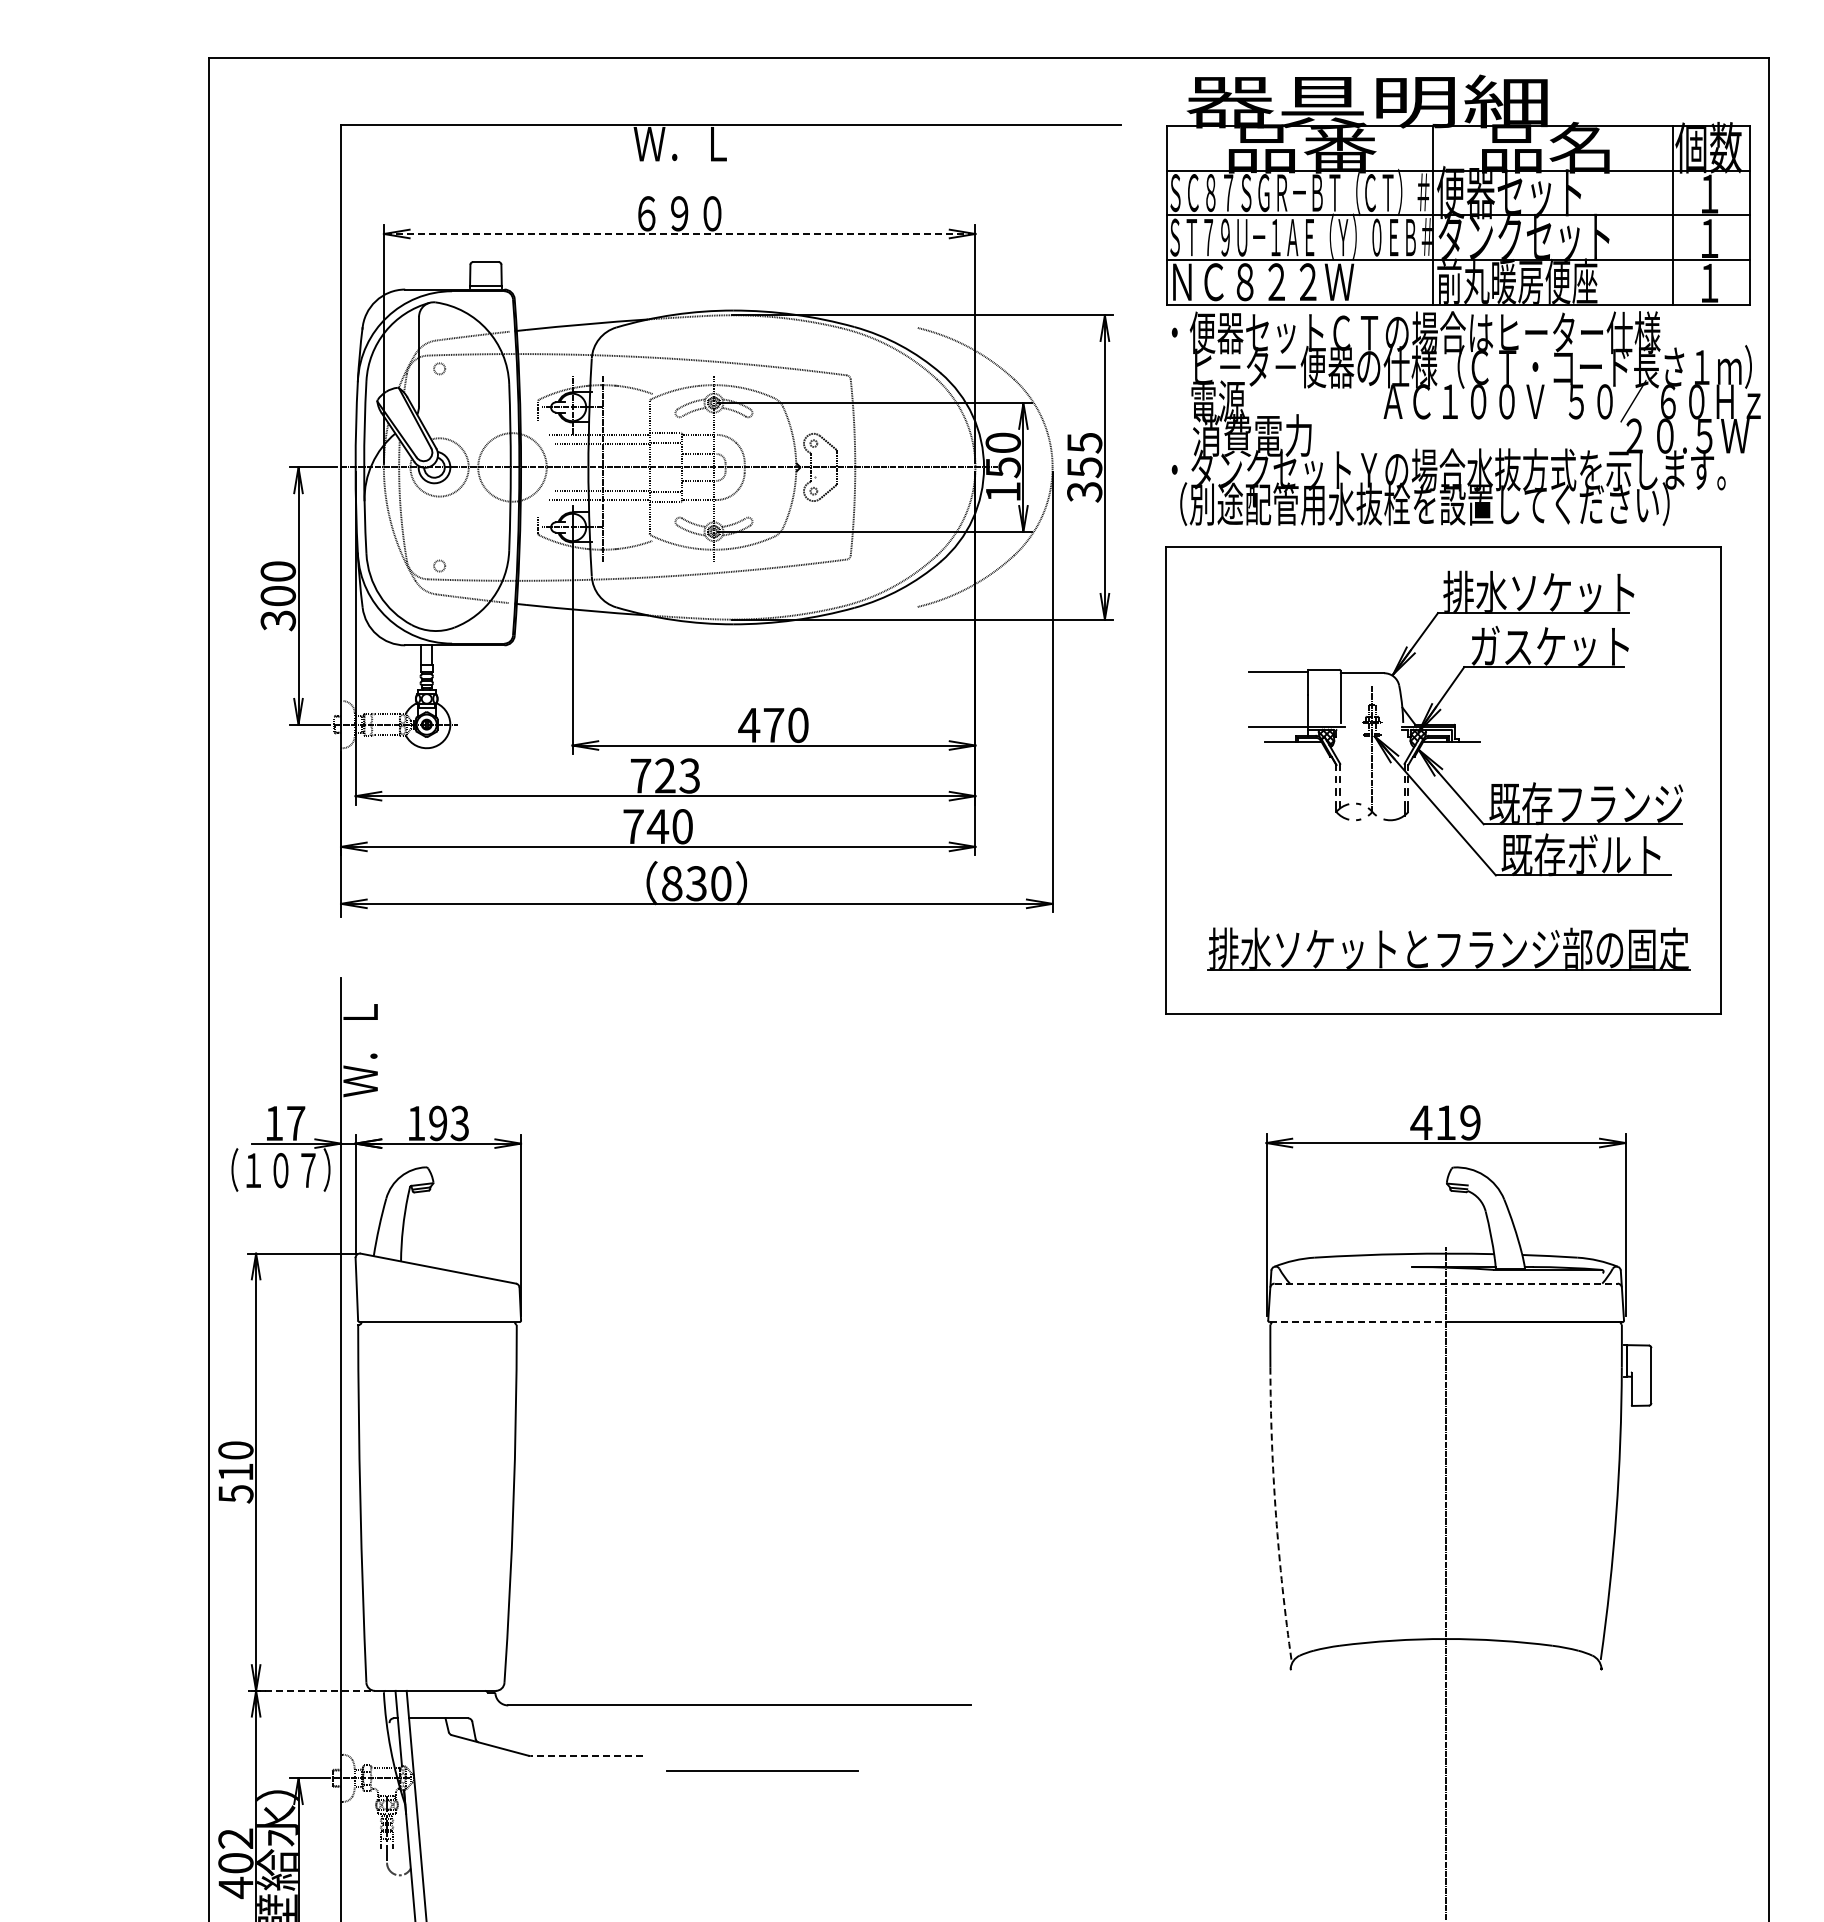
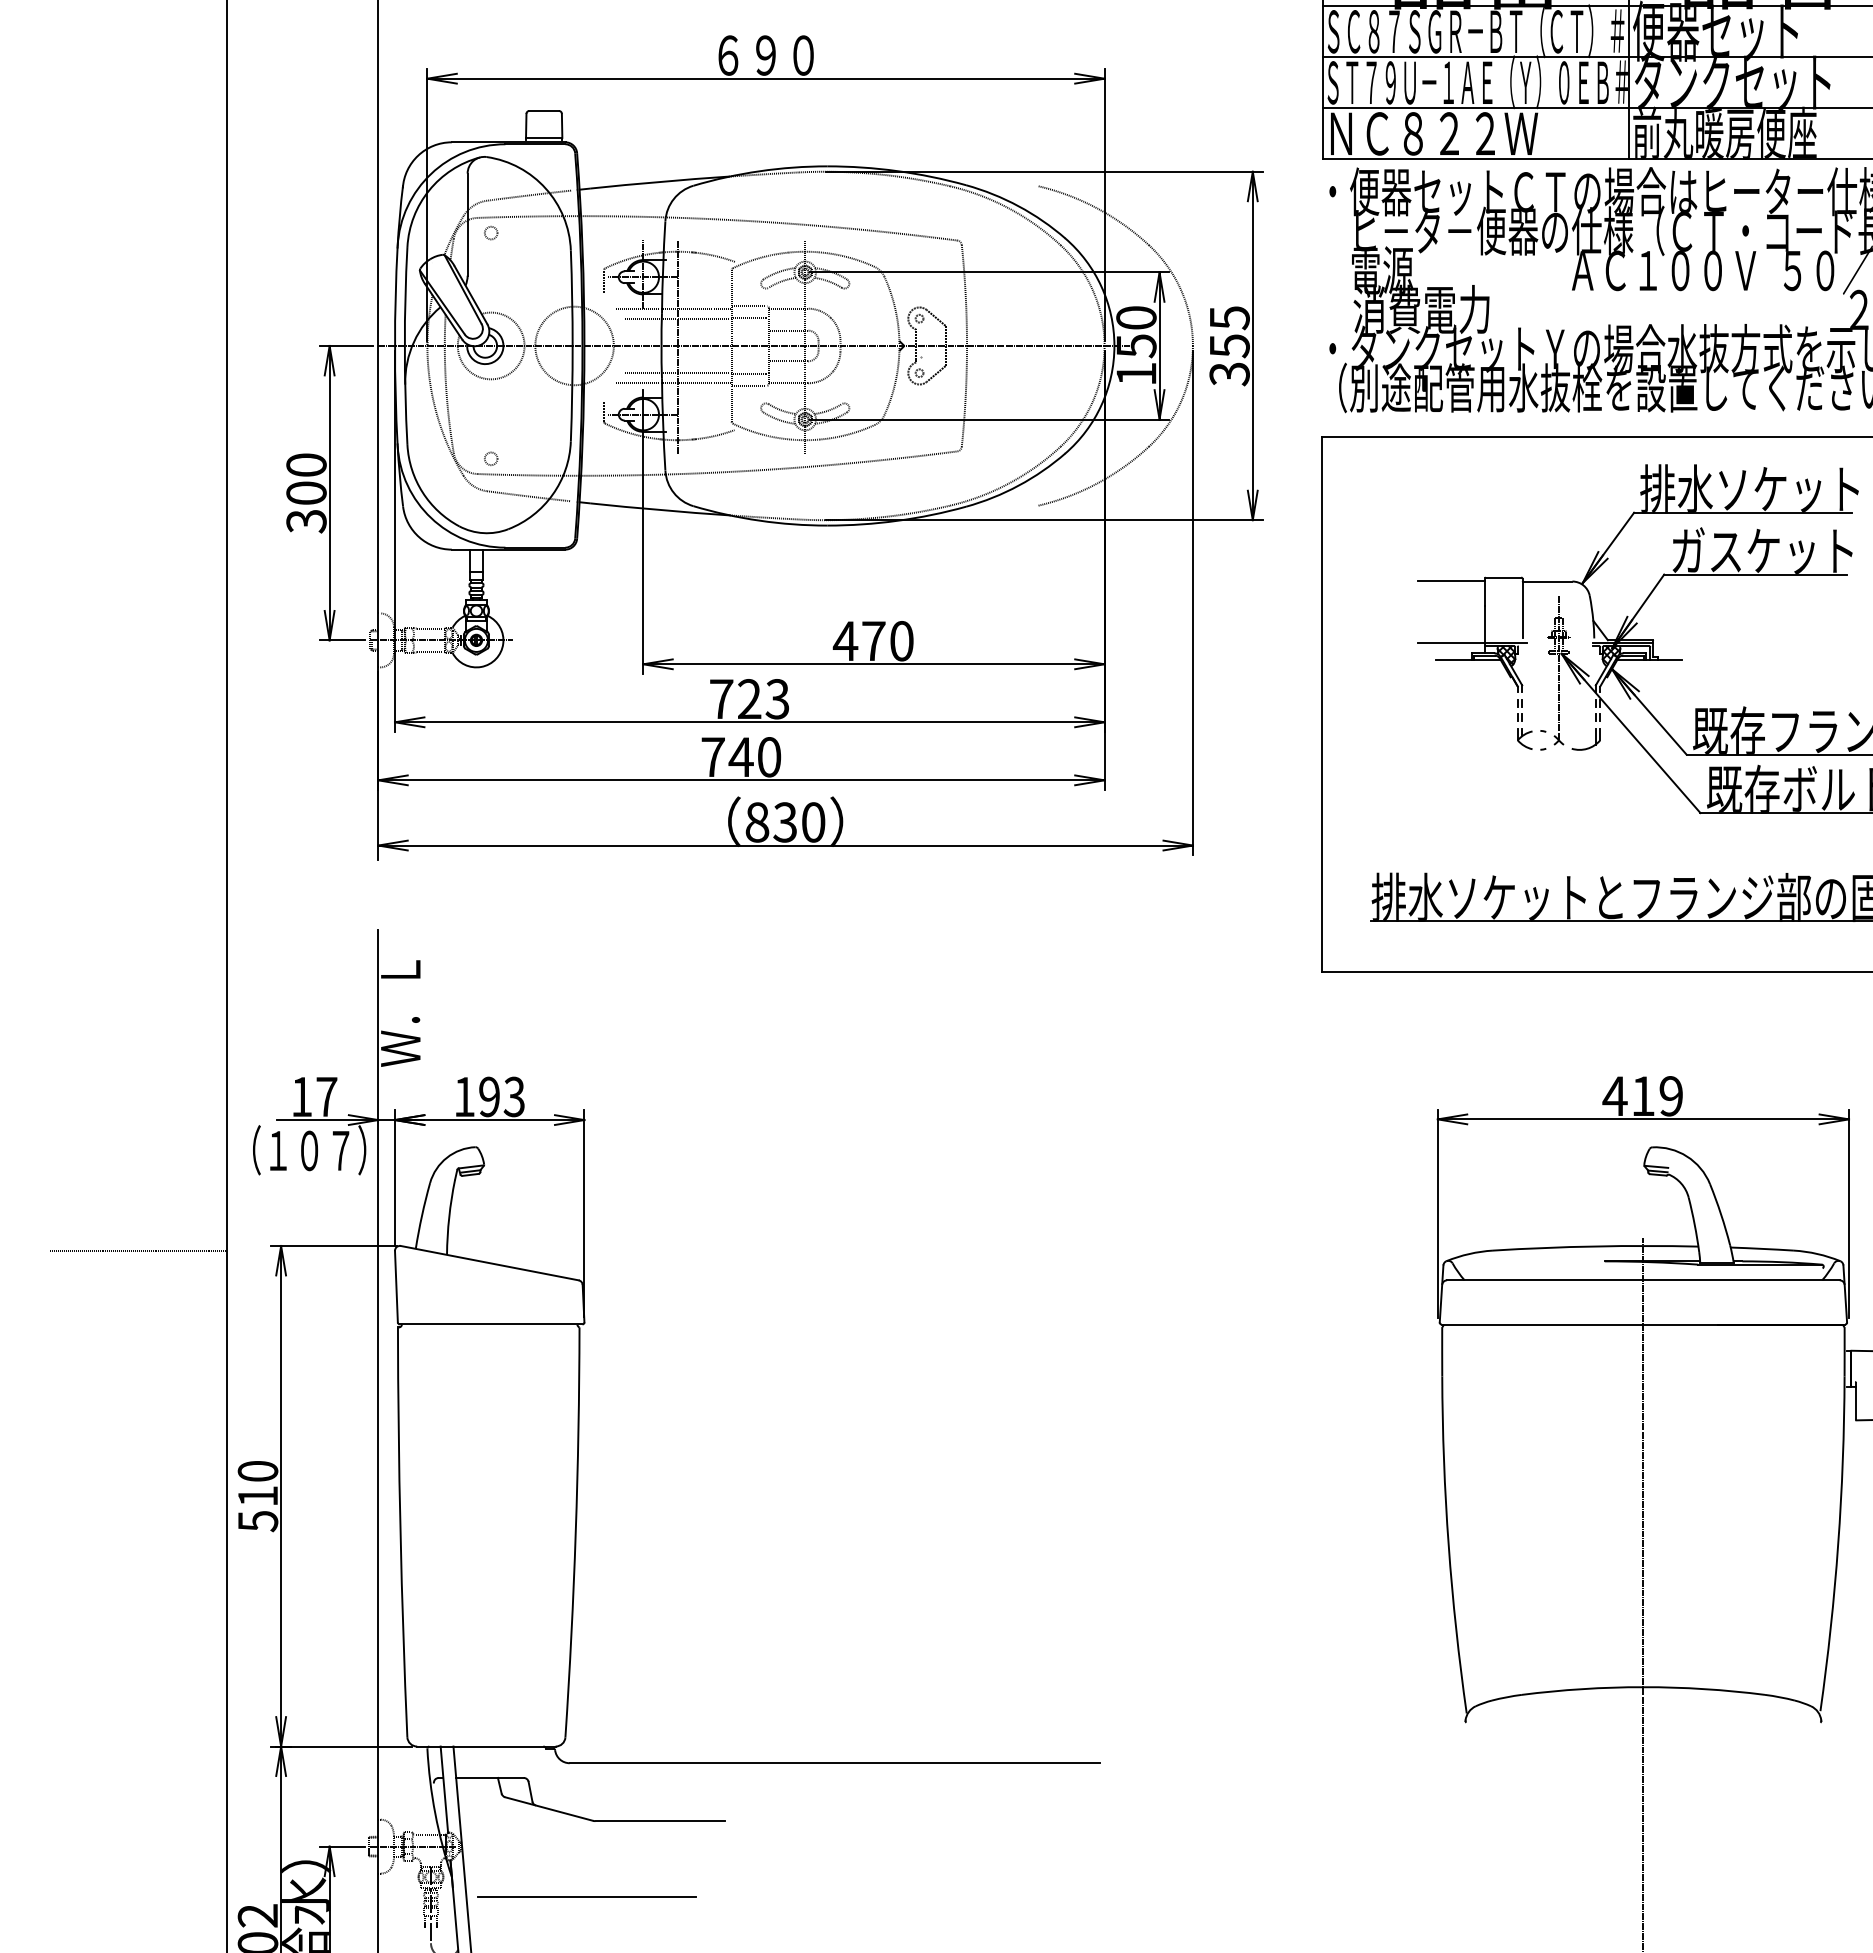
line: (679, 234) -> (765, 79), dashed -> solid
line: (131, 1257) -> (138, 1250), added
line: (1446, 1283) -> (1643, 1280), dashed -> solid
line: (1358, 1322) -> (1543, 1324), dashed -> solid
arc: (1276, 1515) -> (1449, 1545), dashed -> solid
line: (309, 1690) -> (342, 1746), dashed -> solid
line: (586, 1756) -> (659, 1821), dashed -> solid
line: (762, 1770) -> (587, 1896), moved

